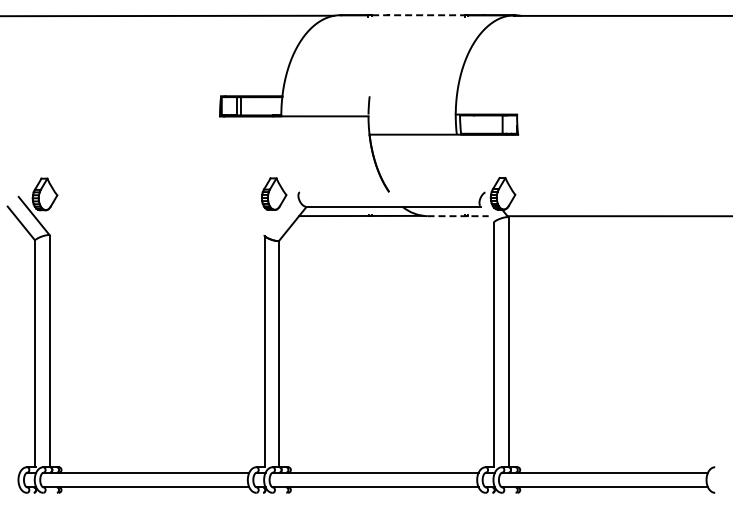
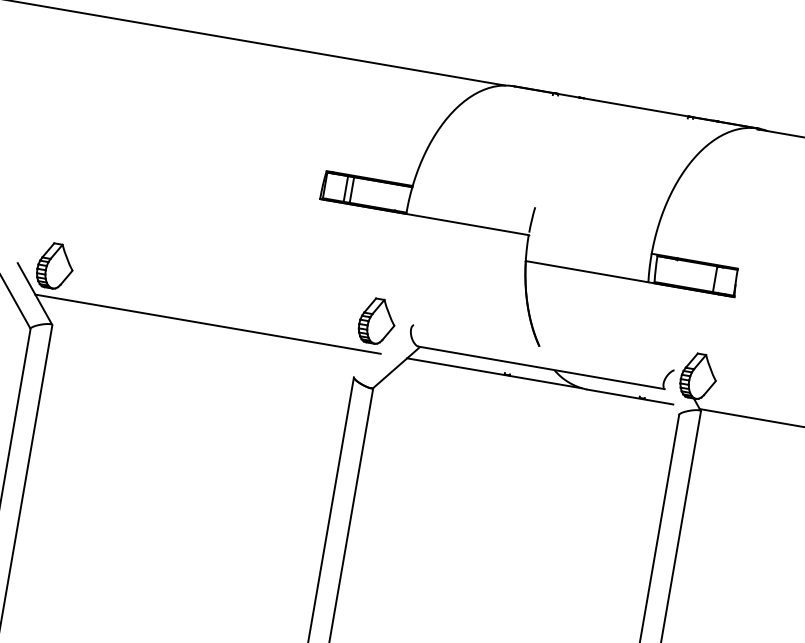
line: (418, 15) -> (623, 105), dashed -> solid
line: (157, 216) -> (208, 324), added
line: (458, 216) -> (630, 397), dashed -> solid

